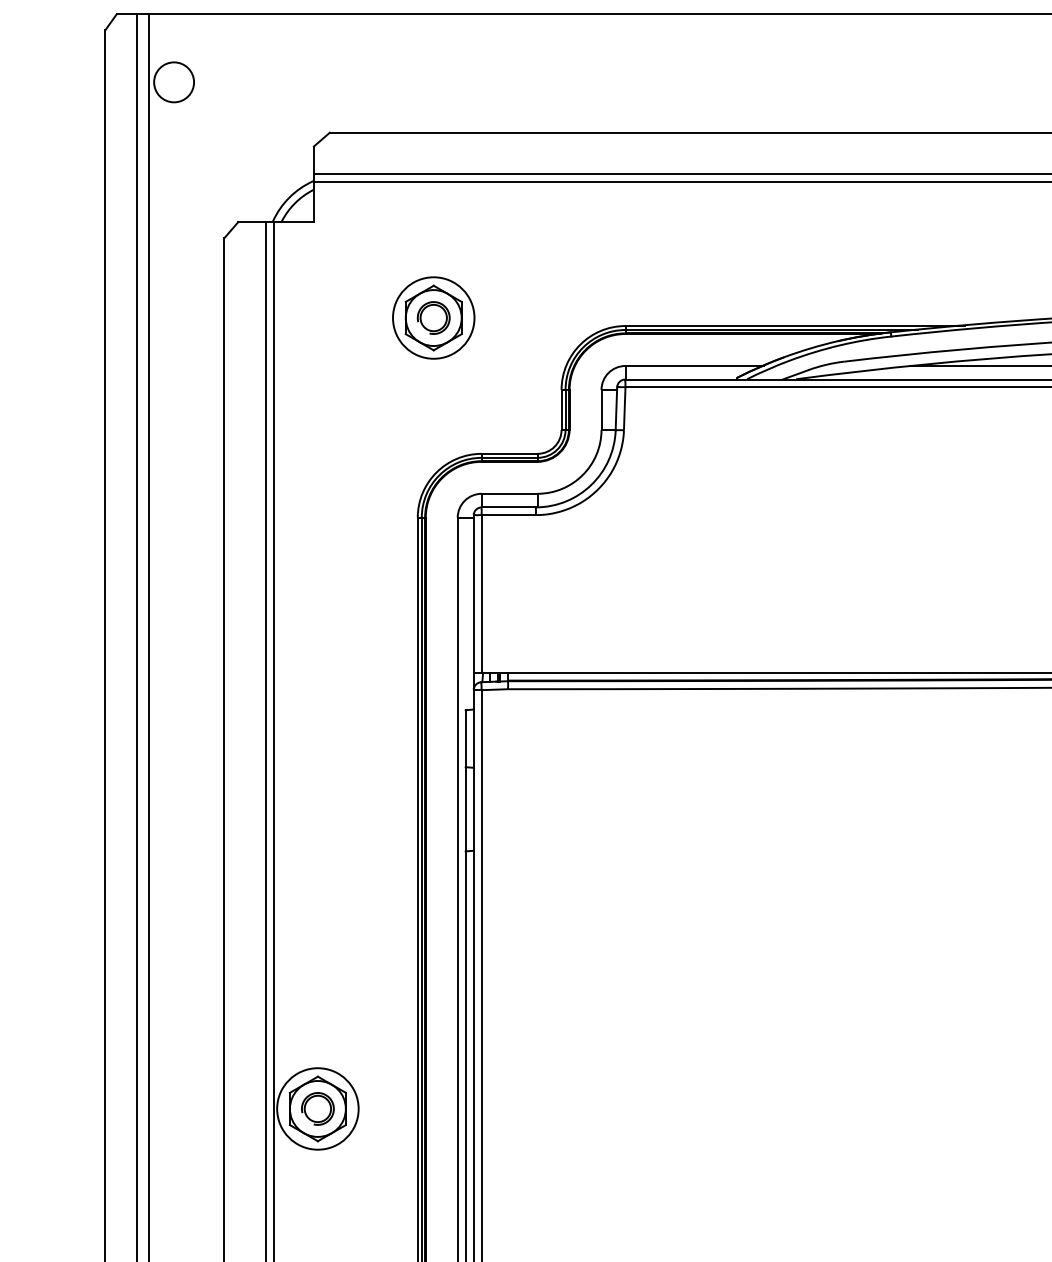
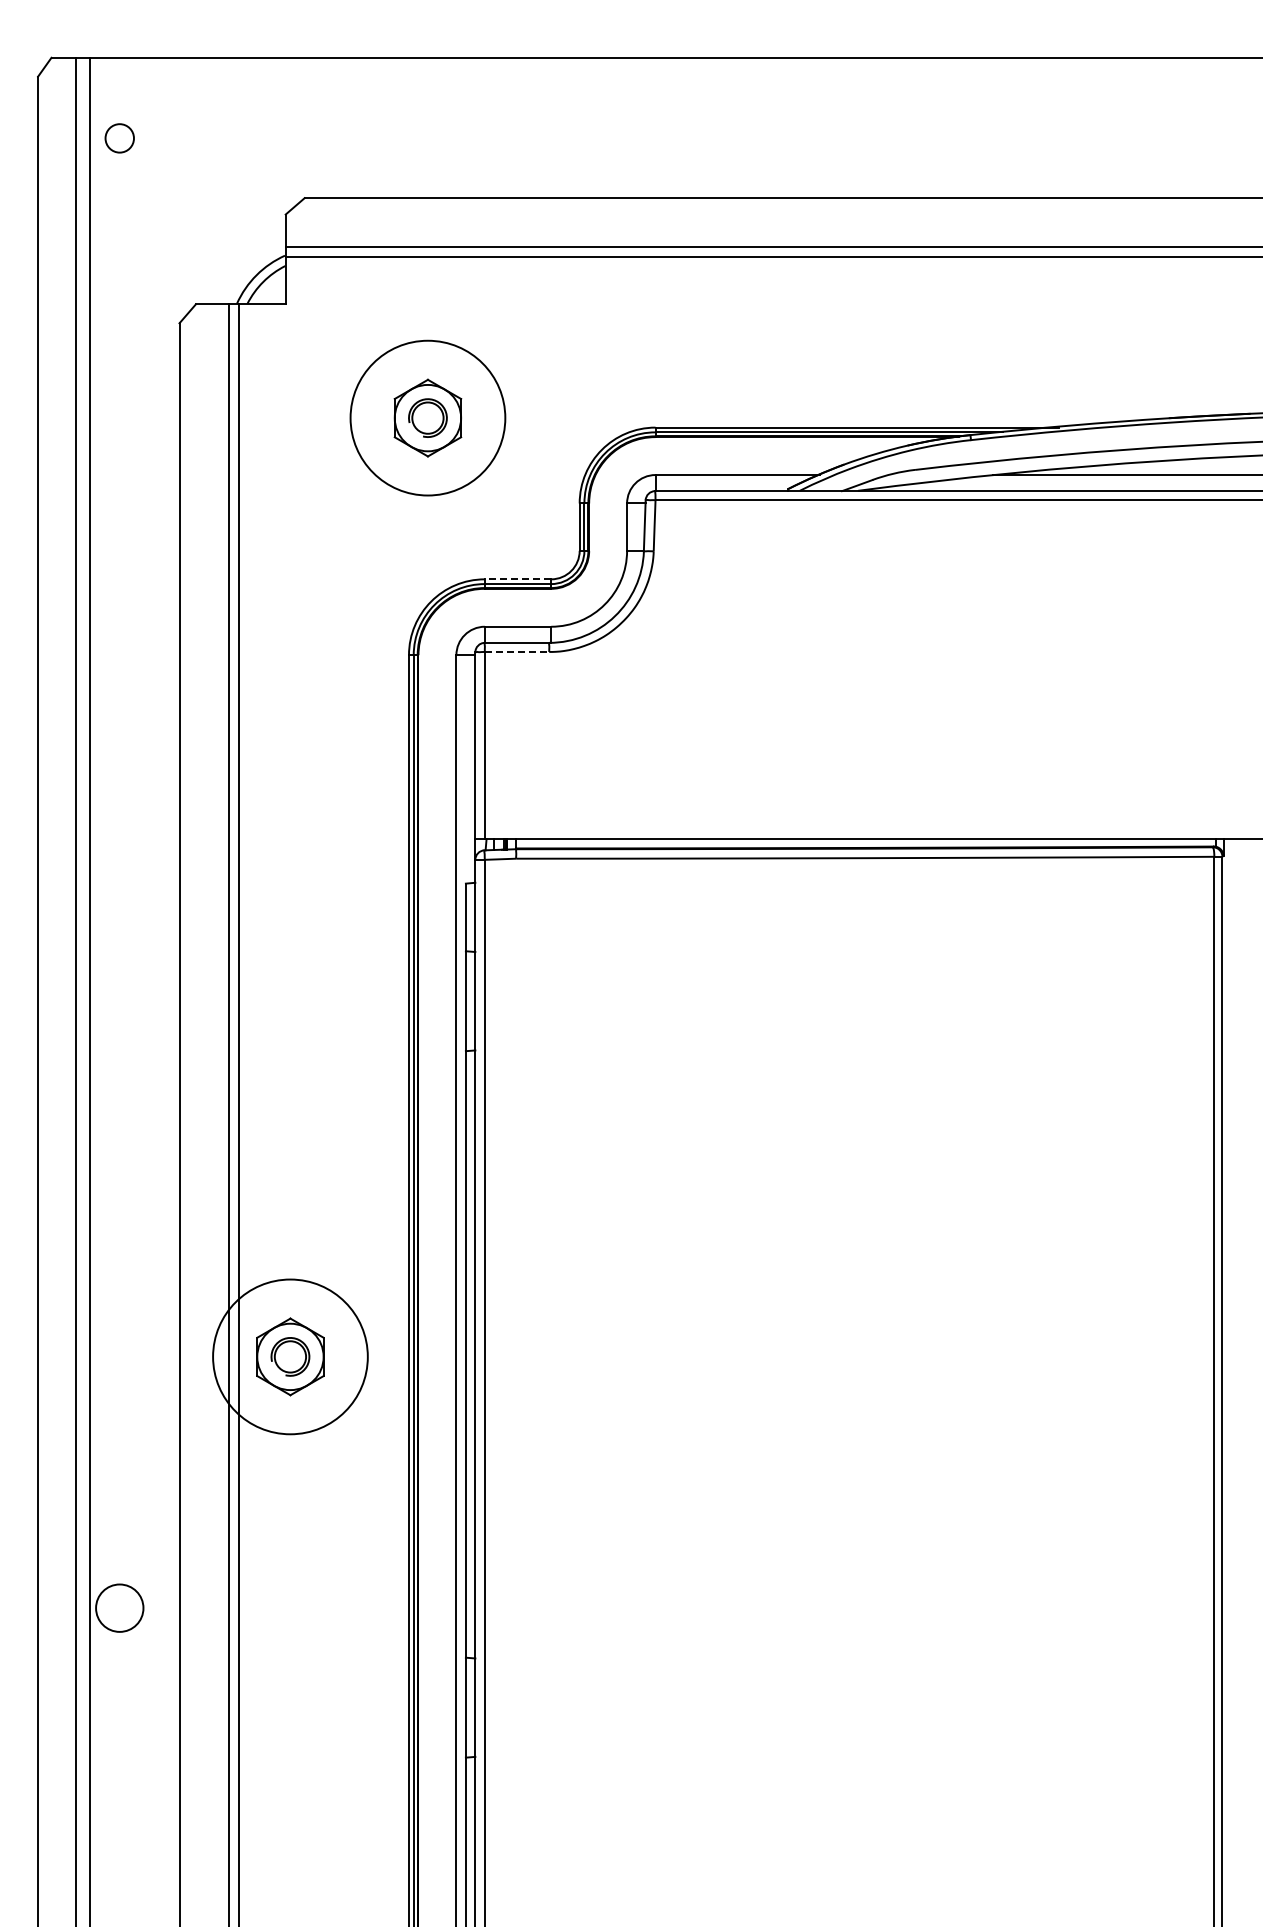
circle: (173, 82) -> (119, 138), size x0.6
circle: (433, 317) -> (427, 417), size x1.6
line: (509, 453) -> (517, 579), solid -> dashed
line: (509, 514) -> (517, 651), solid -> dashed
circle: (317, 1108) -> (290, 1356), size x1.6

